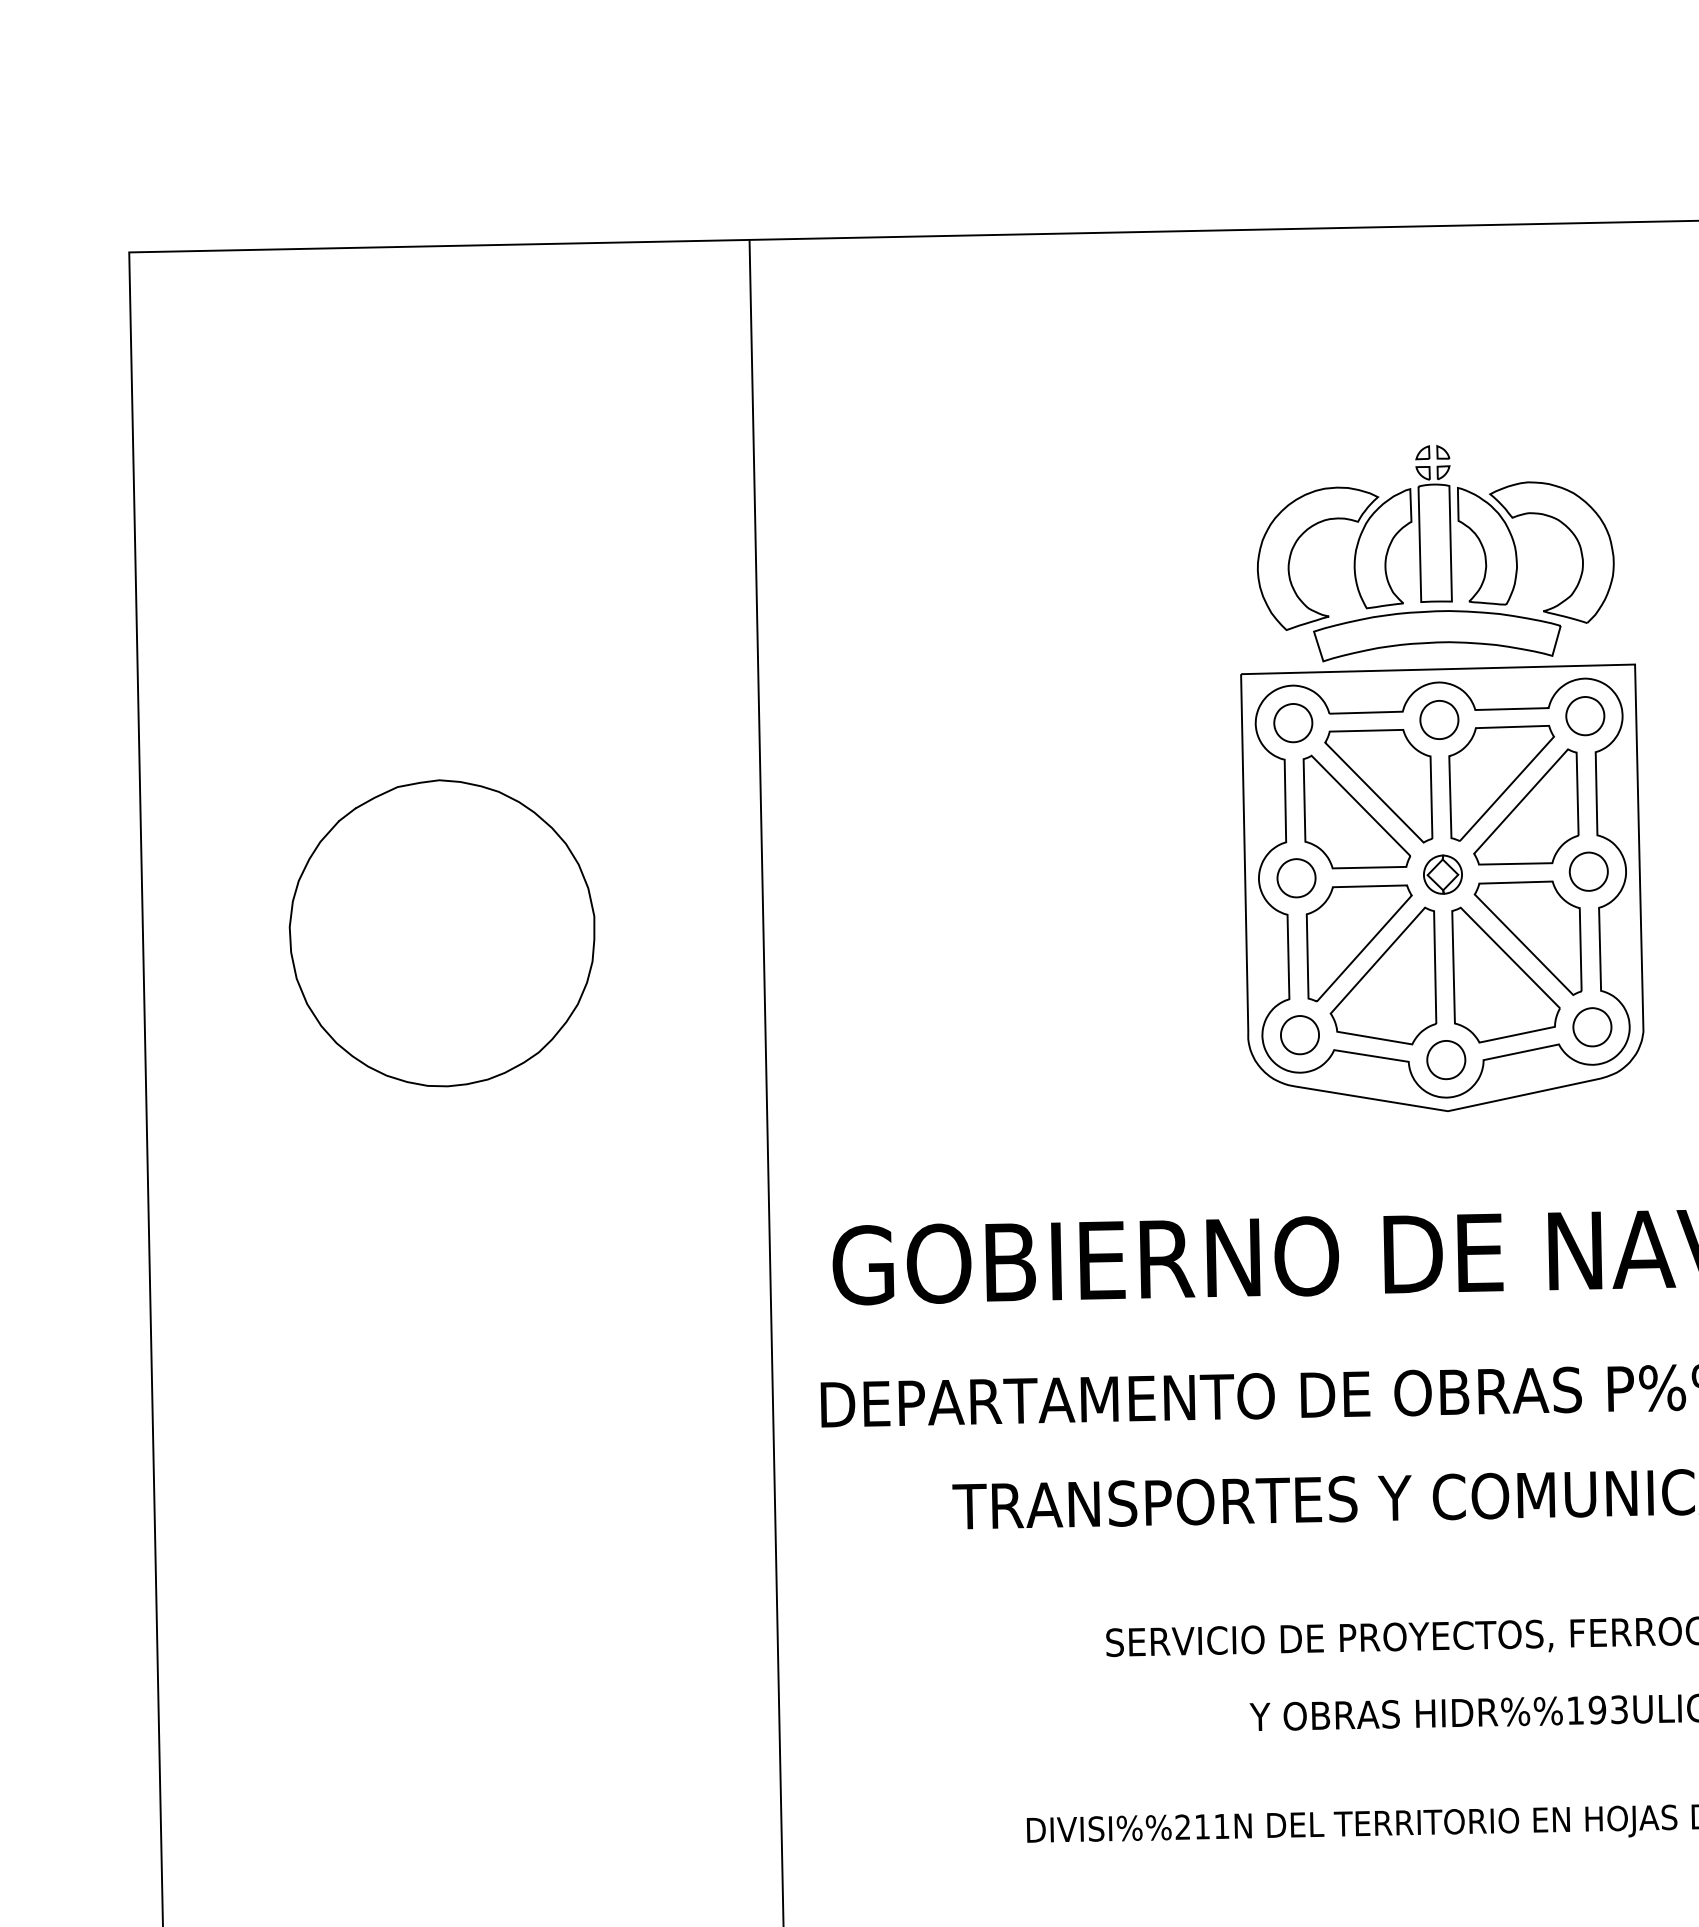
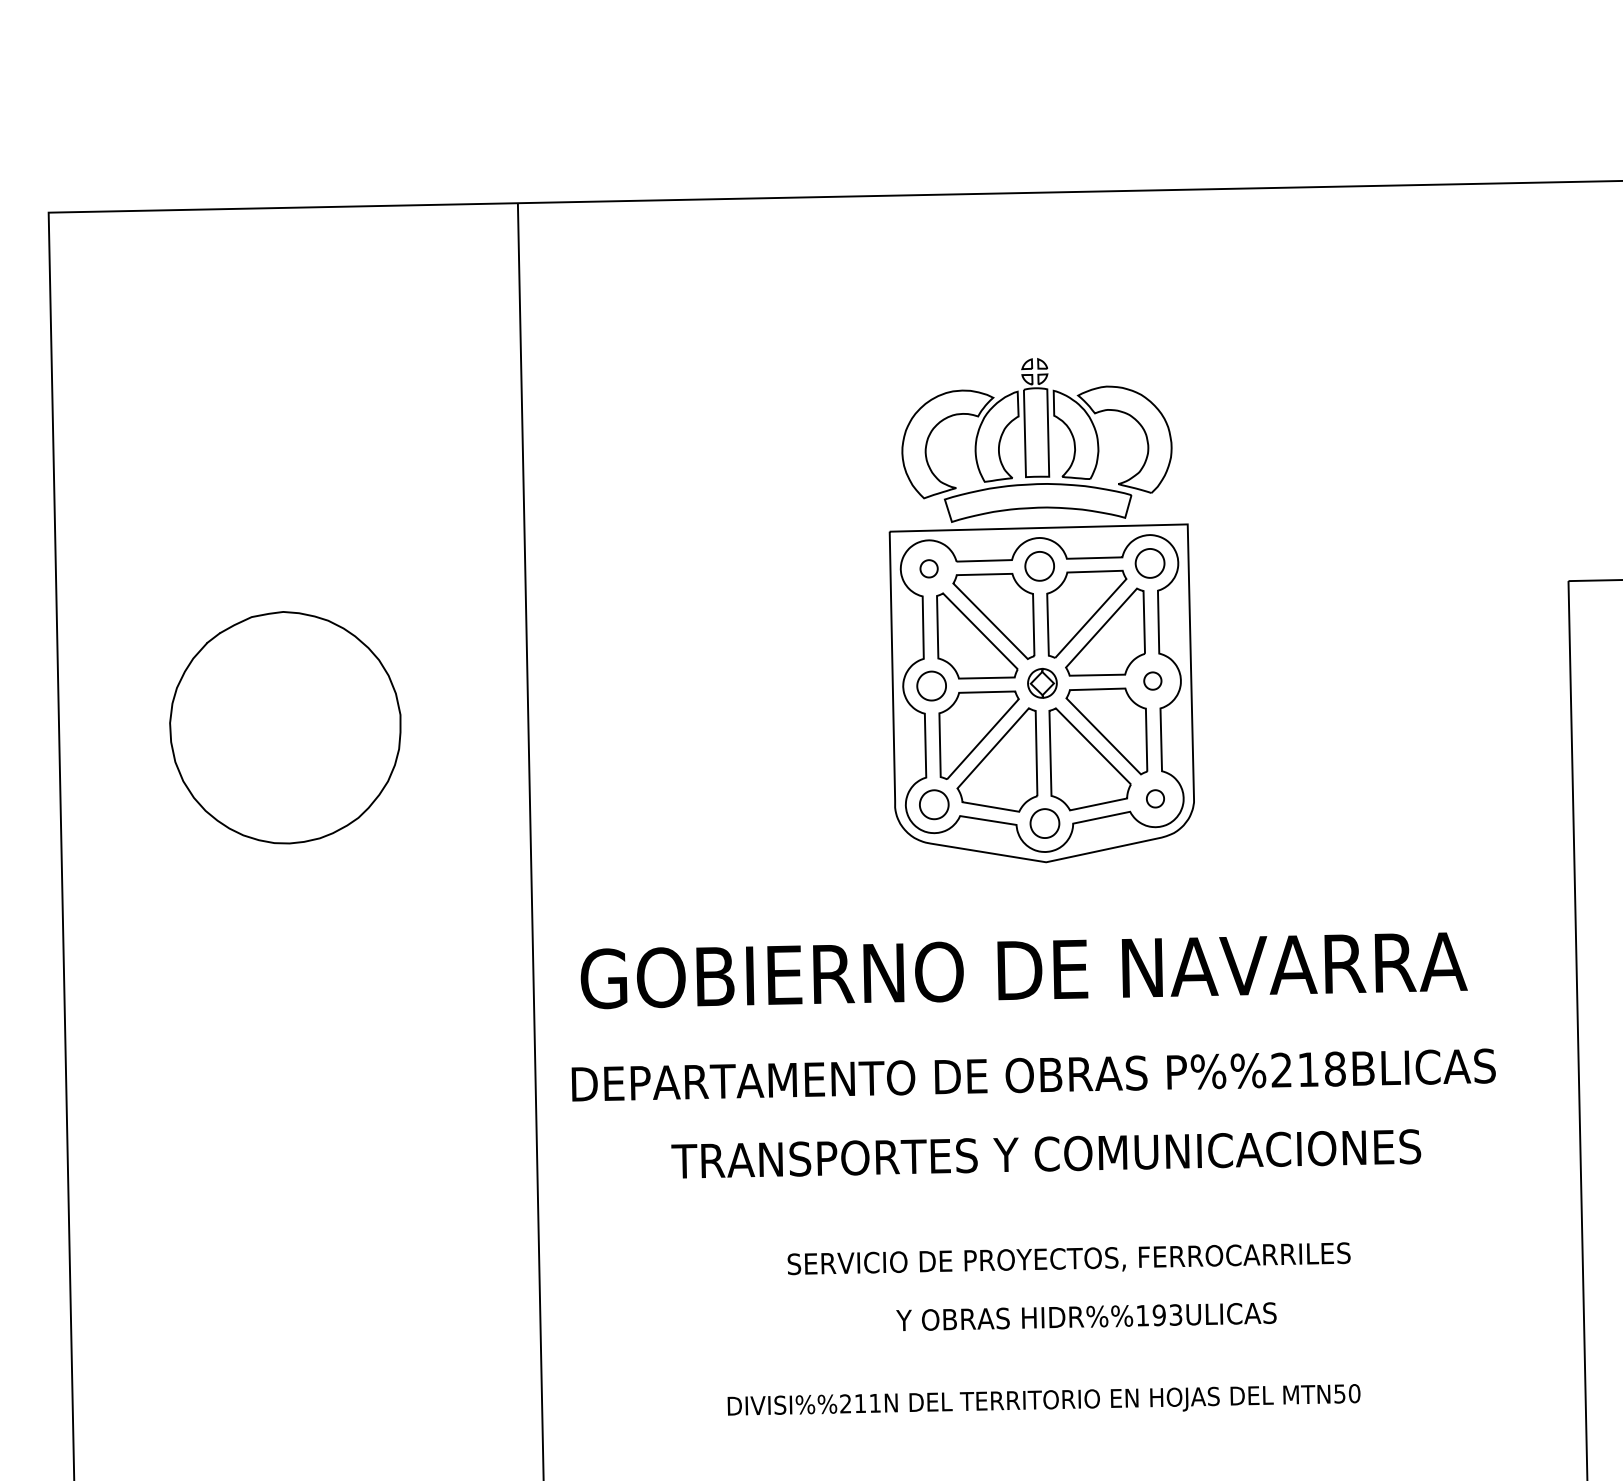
part: (1292, 722) -> (928, 568), size x0.6
part: (1588, 870) -> (1152, 680), size x0.6
part: (1592, 1026) -> (1155, 798), size x0.6

